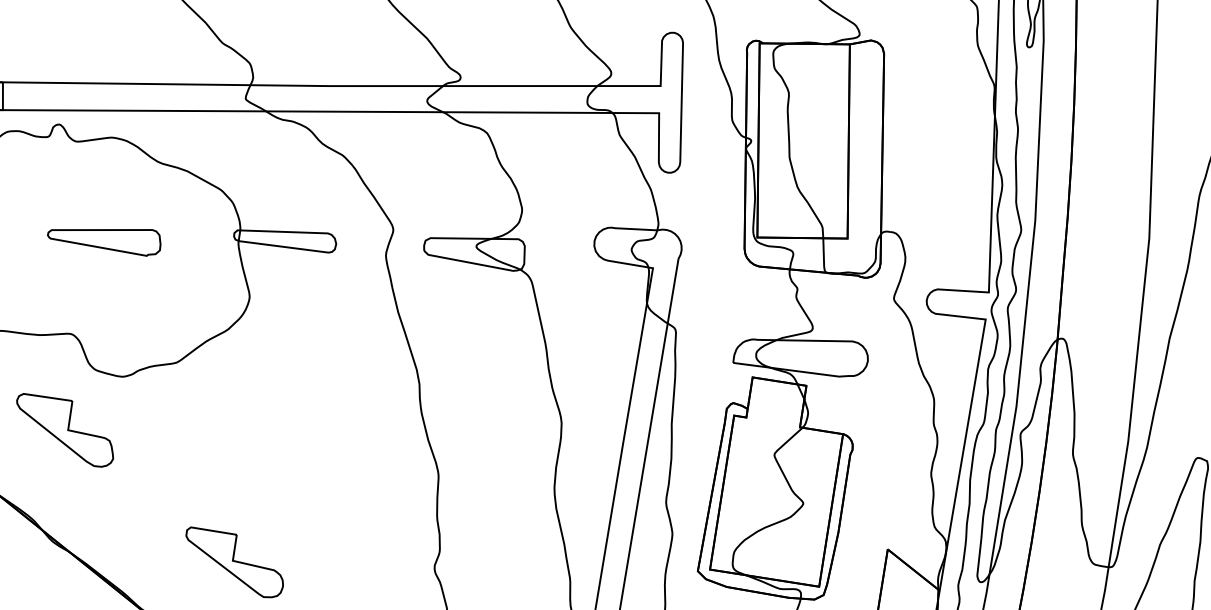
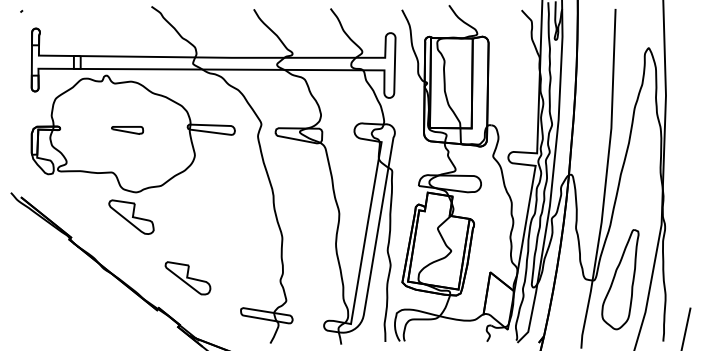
part: (104, 243) -> (127, 130), size x0.6
part: (65, 428) -> (131, 216), moved

